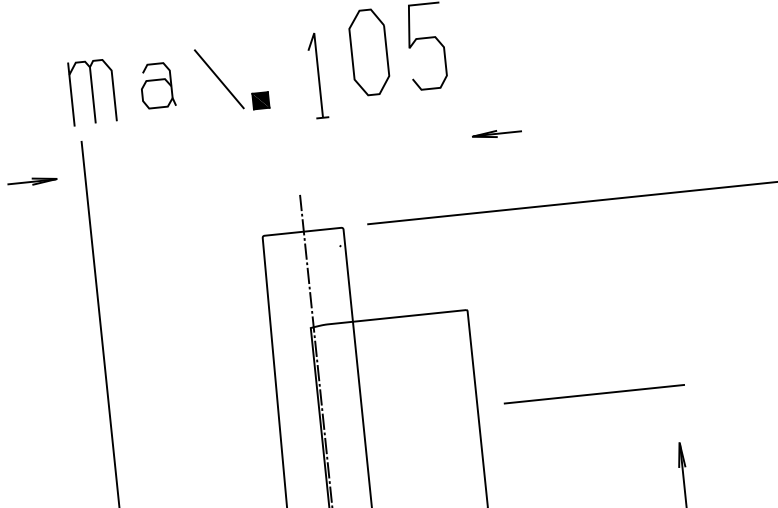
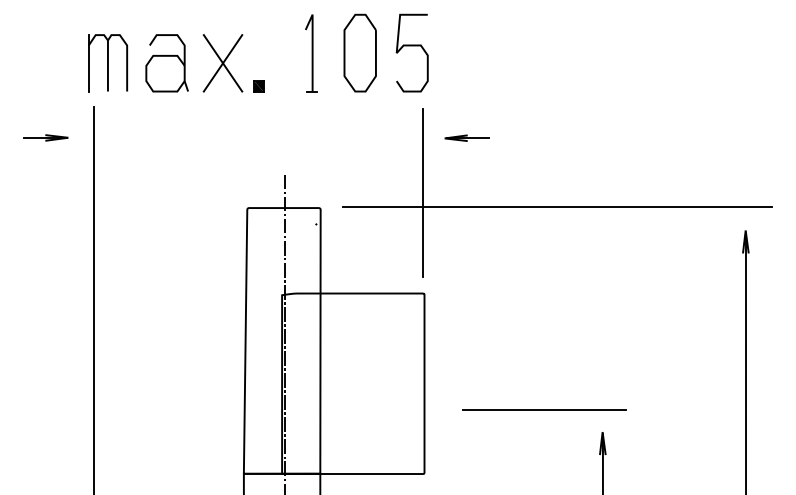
part: (317, 76) -> (311, 53), moved
line: (218, 79) -> (222, 63), added
part: (157, 85) -> (166, 63), size x1.43
part: (261, 100) -> (258, 86), size x0.71
line: (454, 199) -> (423, 193), added
line: (594, 393) -> (544, 409), moved

